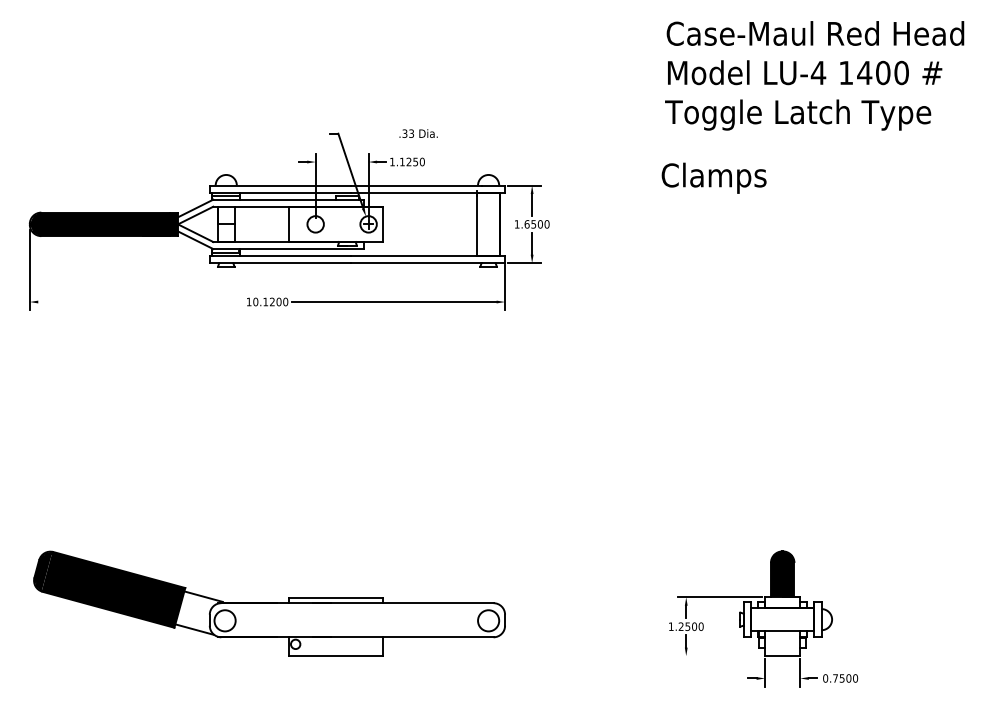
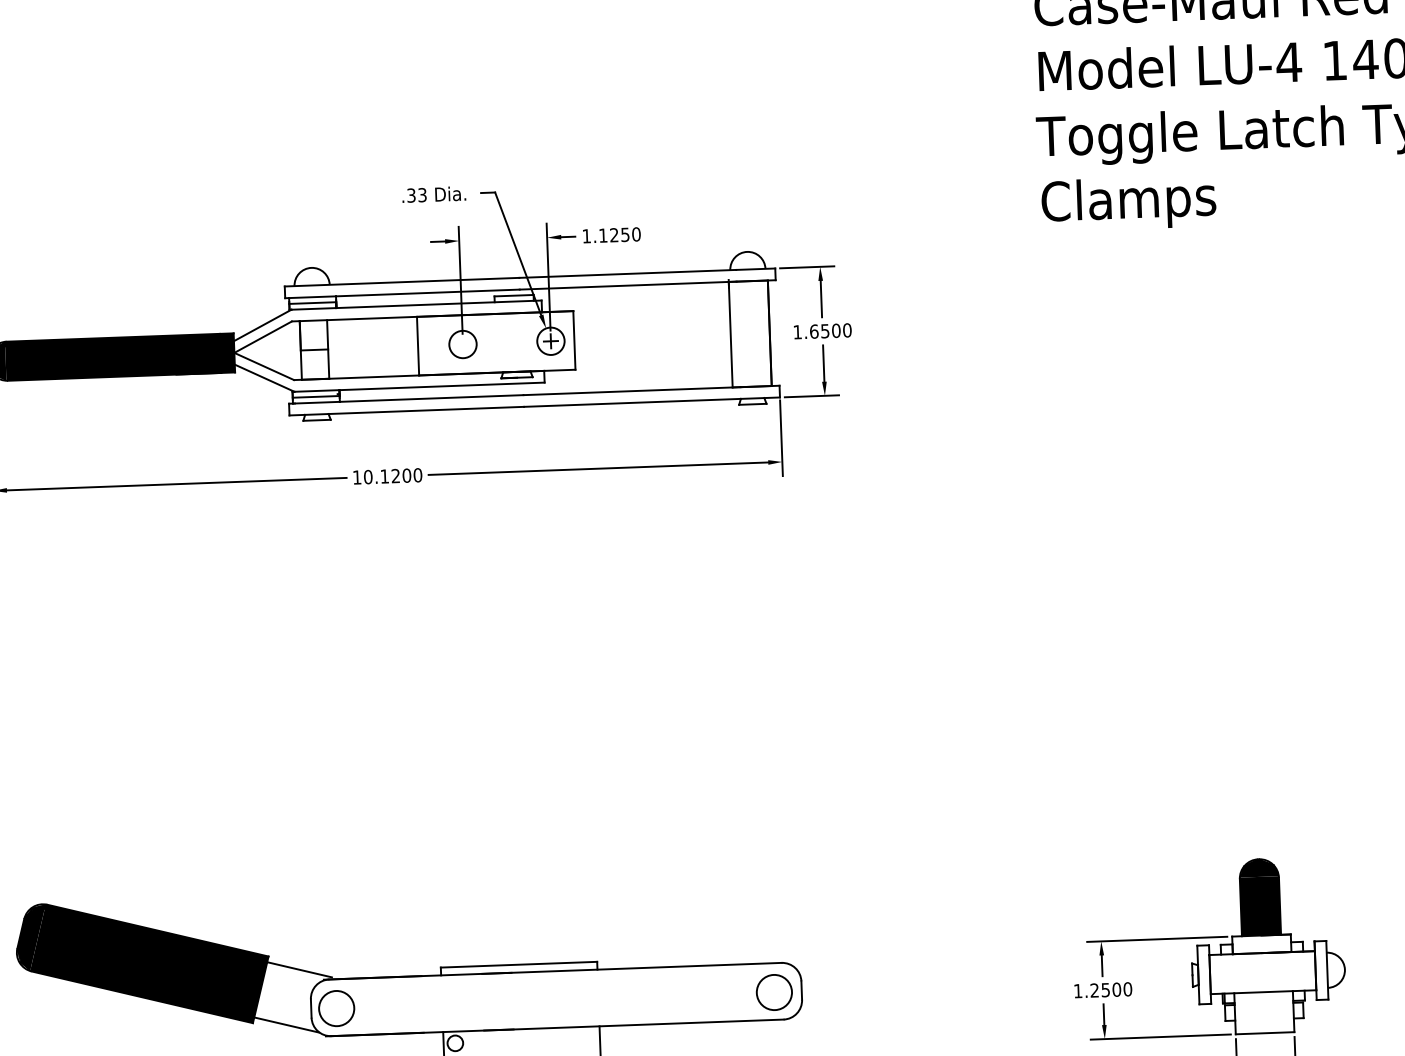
text: (418, 133) -> (433, 194), moved
text: (713, 177) -> (1127, 202), moved
line: (140, 302) -> (176, 484), added
line: (719, 656) -> (1160, 1037), added

